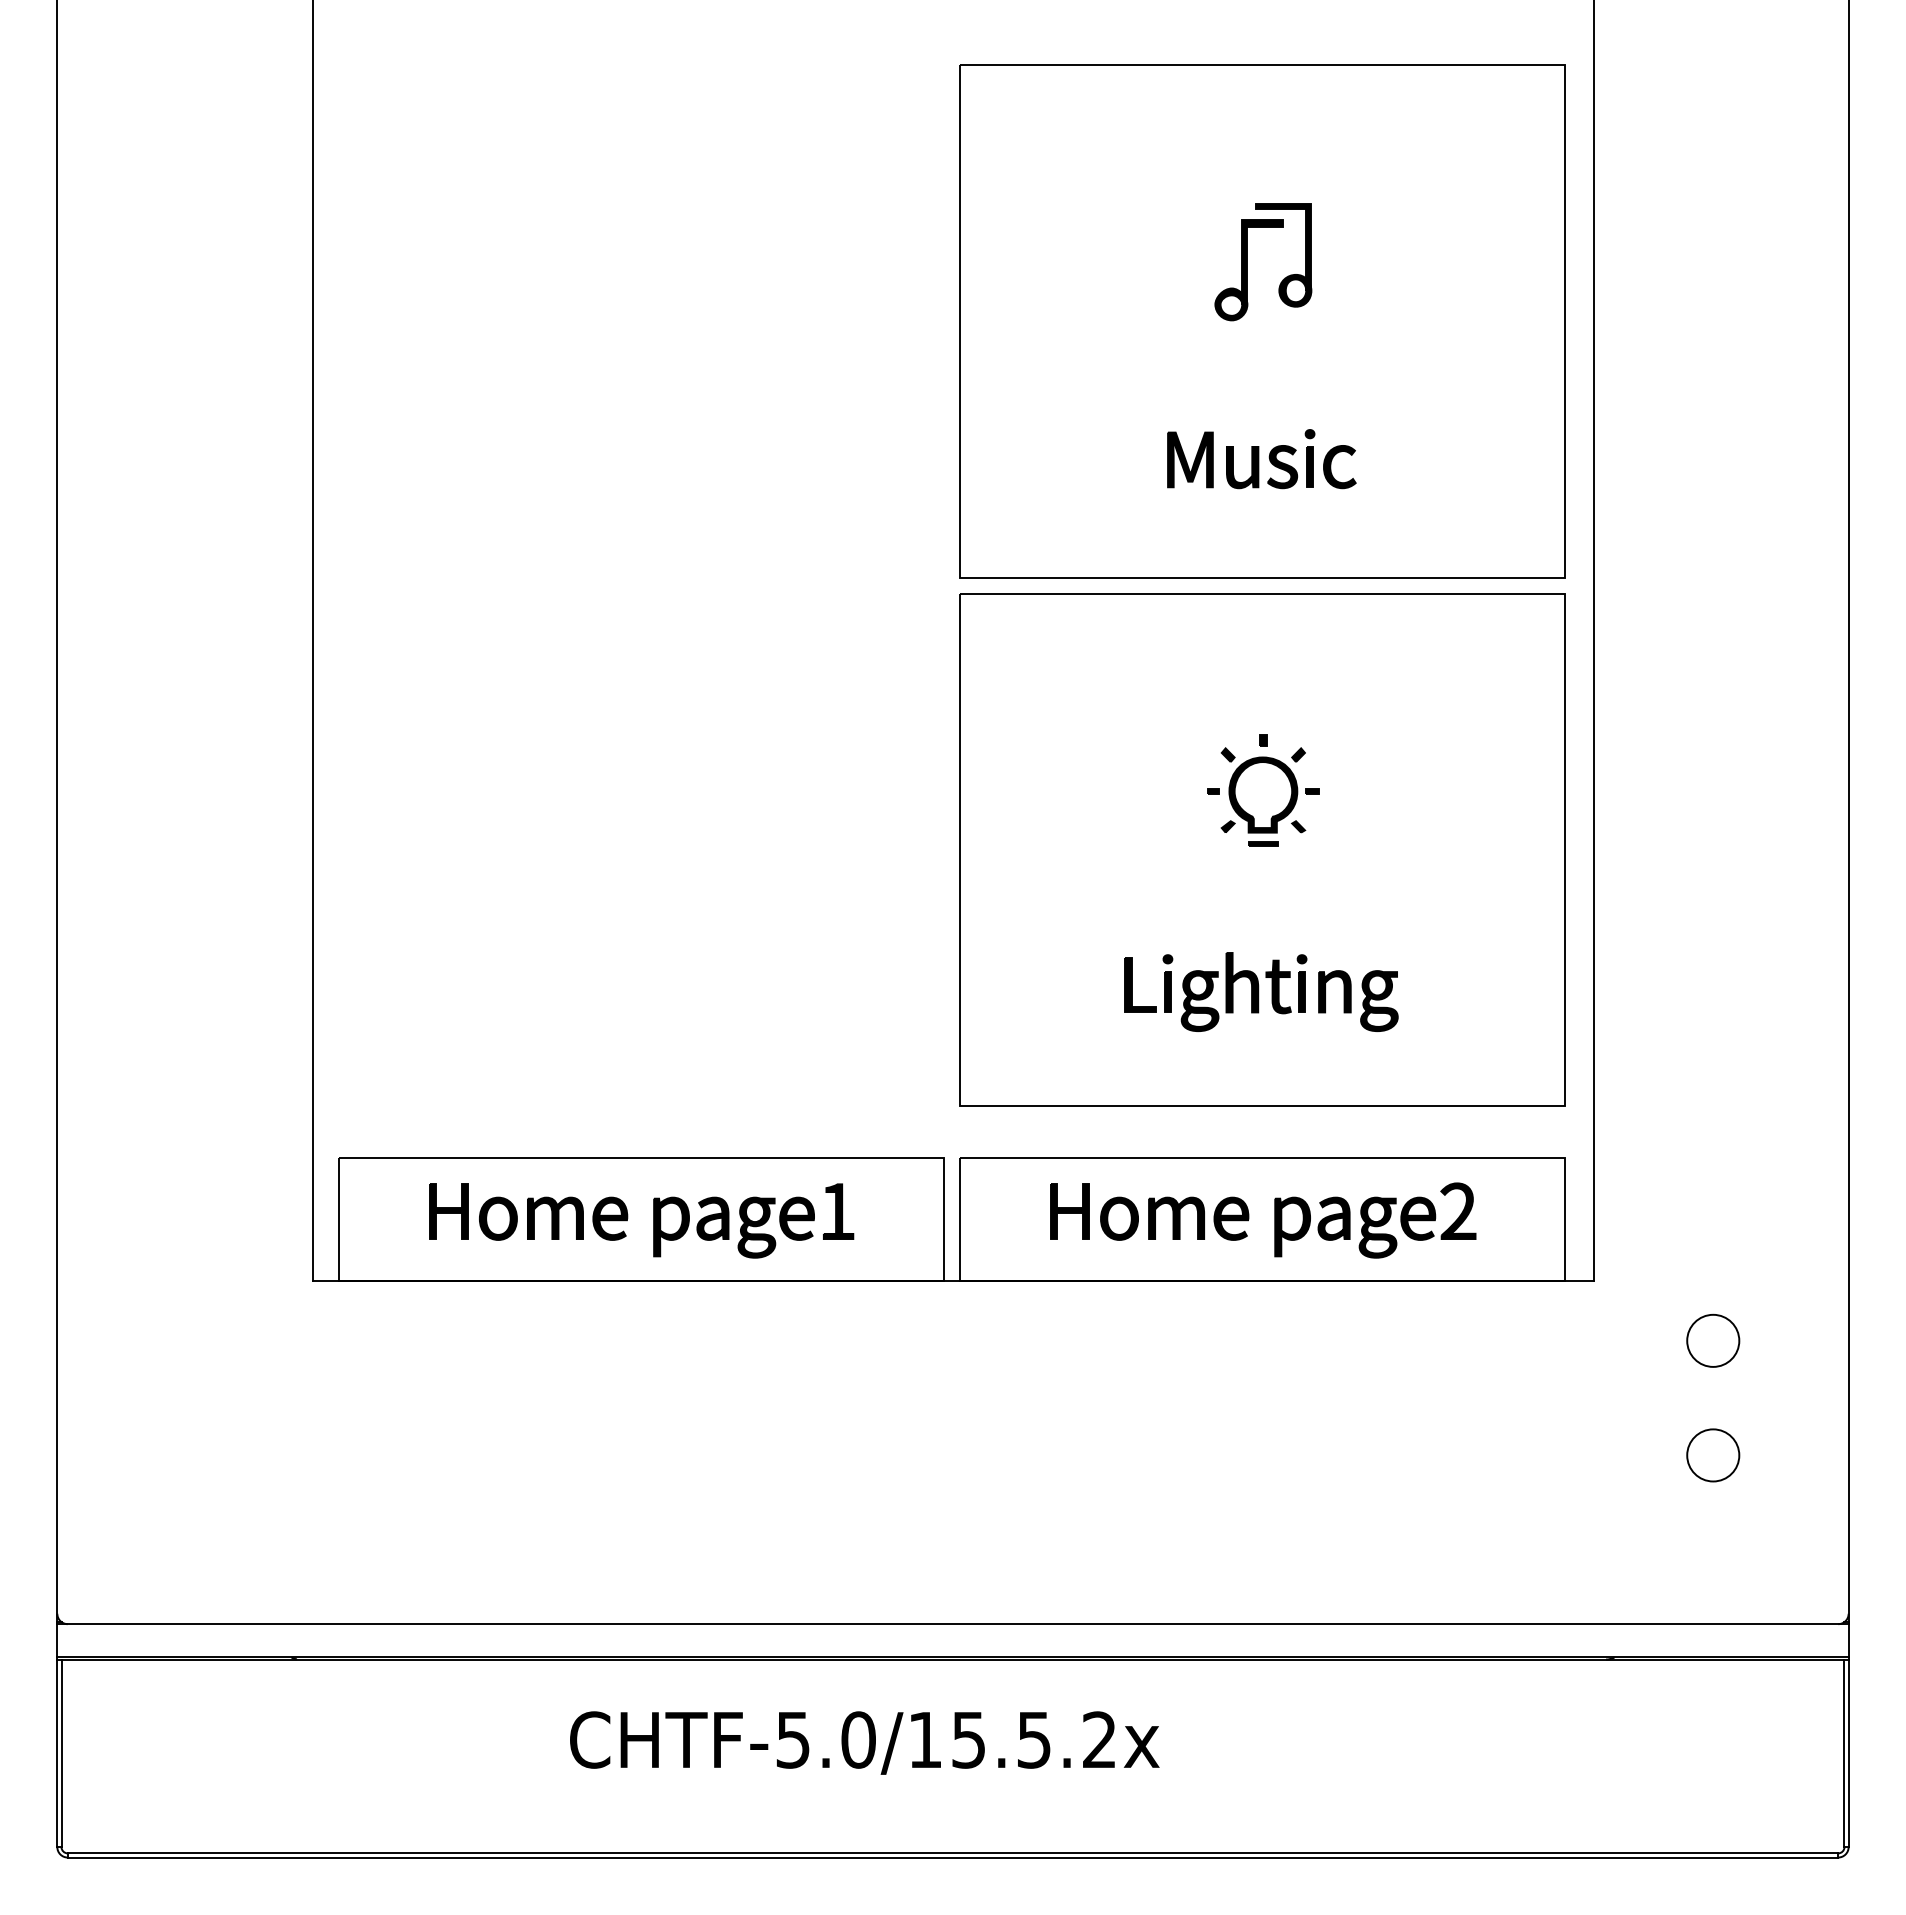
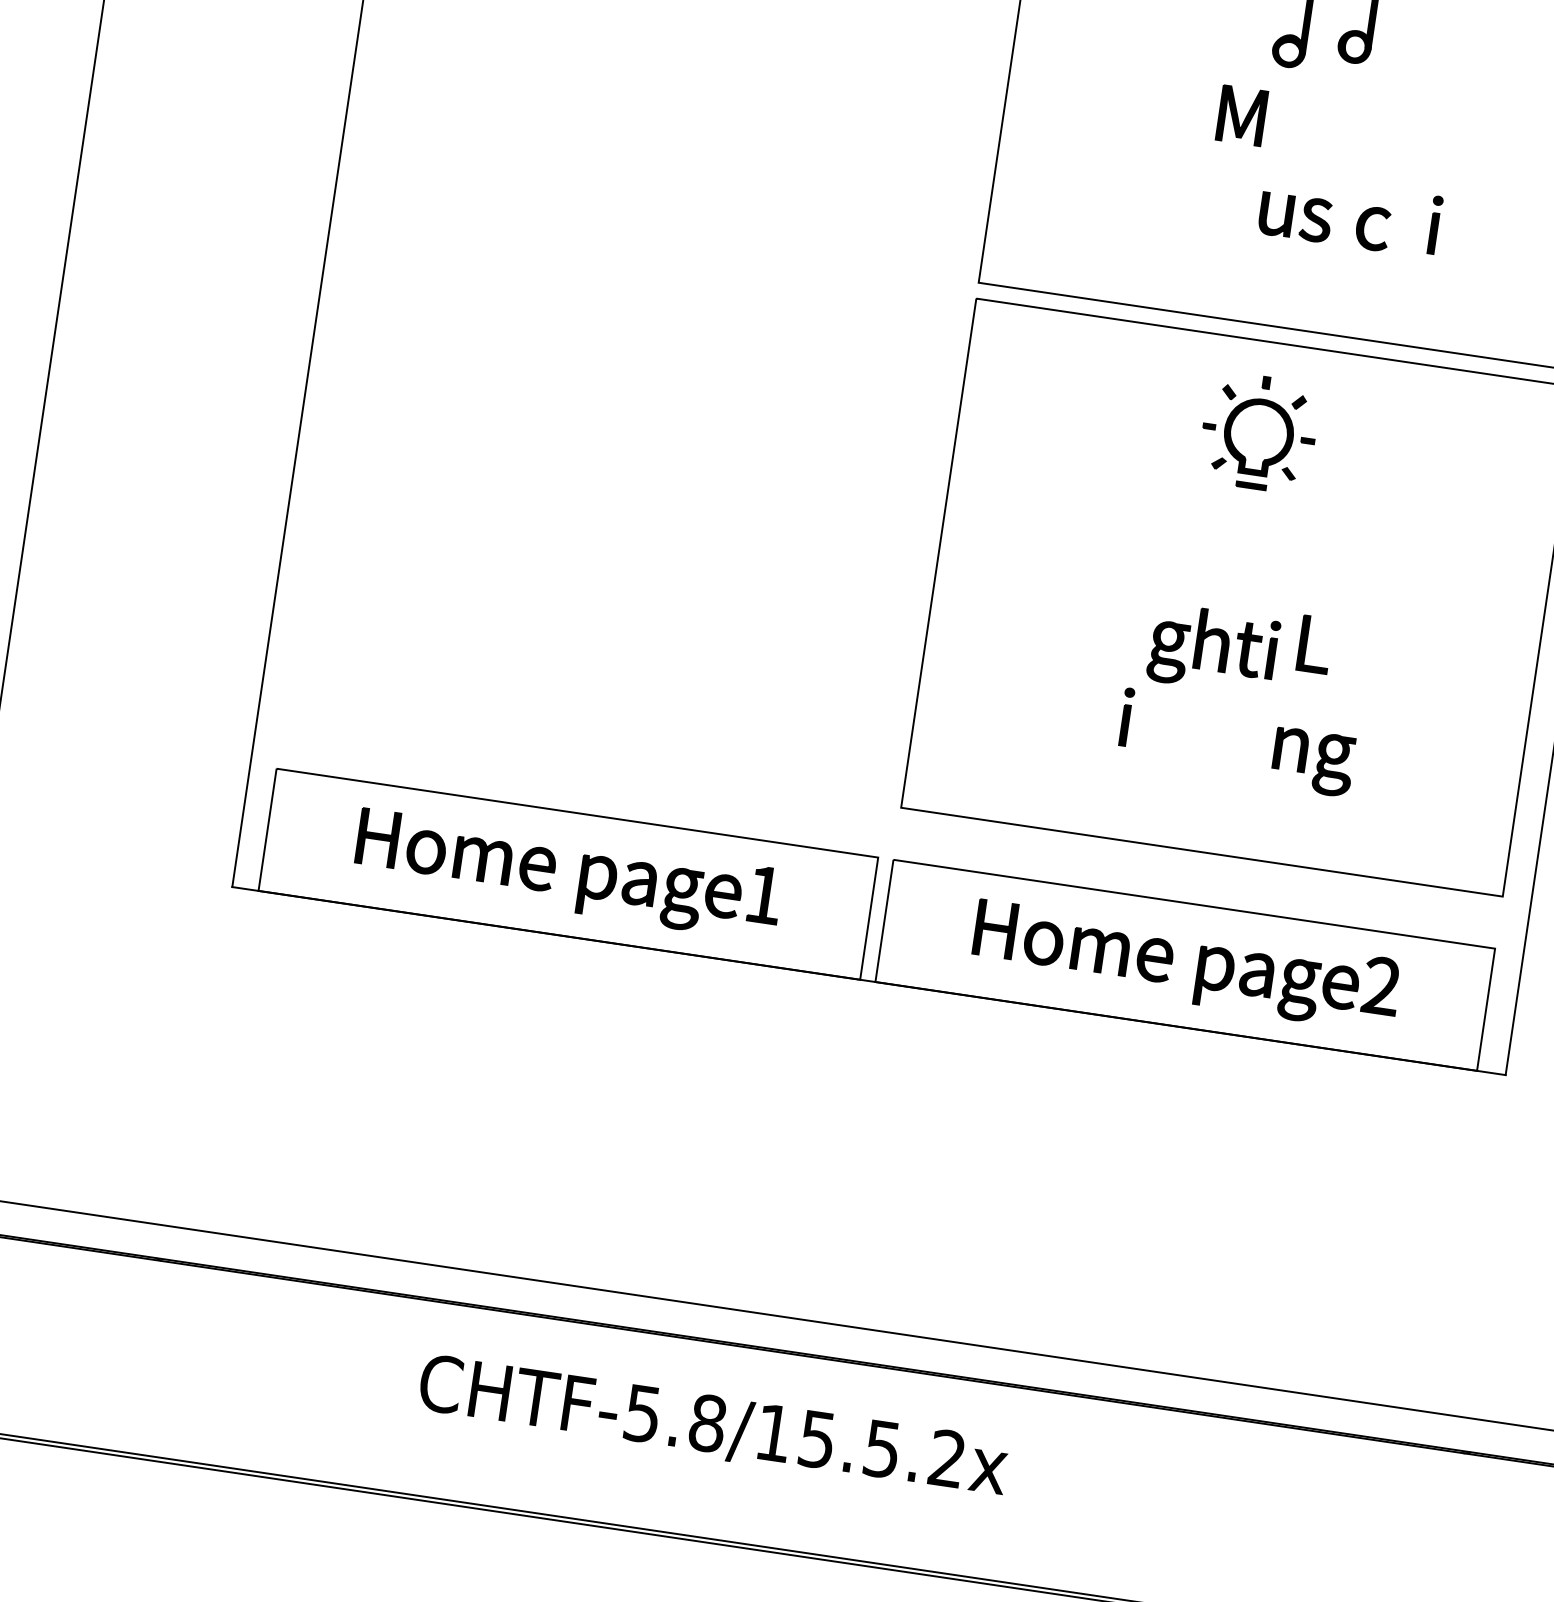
part: (1309, 458) -> (1434, 224), moved
part: (1190, 459) -> (1242, 115), moved
part: (1263, 790) -> (1259, 432), moved
part: (1132, 984) -> (1307, 642), moved
part: (1251, 991) -> (1220, 650), moved
text: (858, 1739) -> (707, 1422), CHTF-5.0/15.5.2x -> CHTF-5.8/15.5.2x

